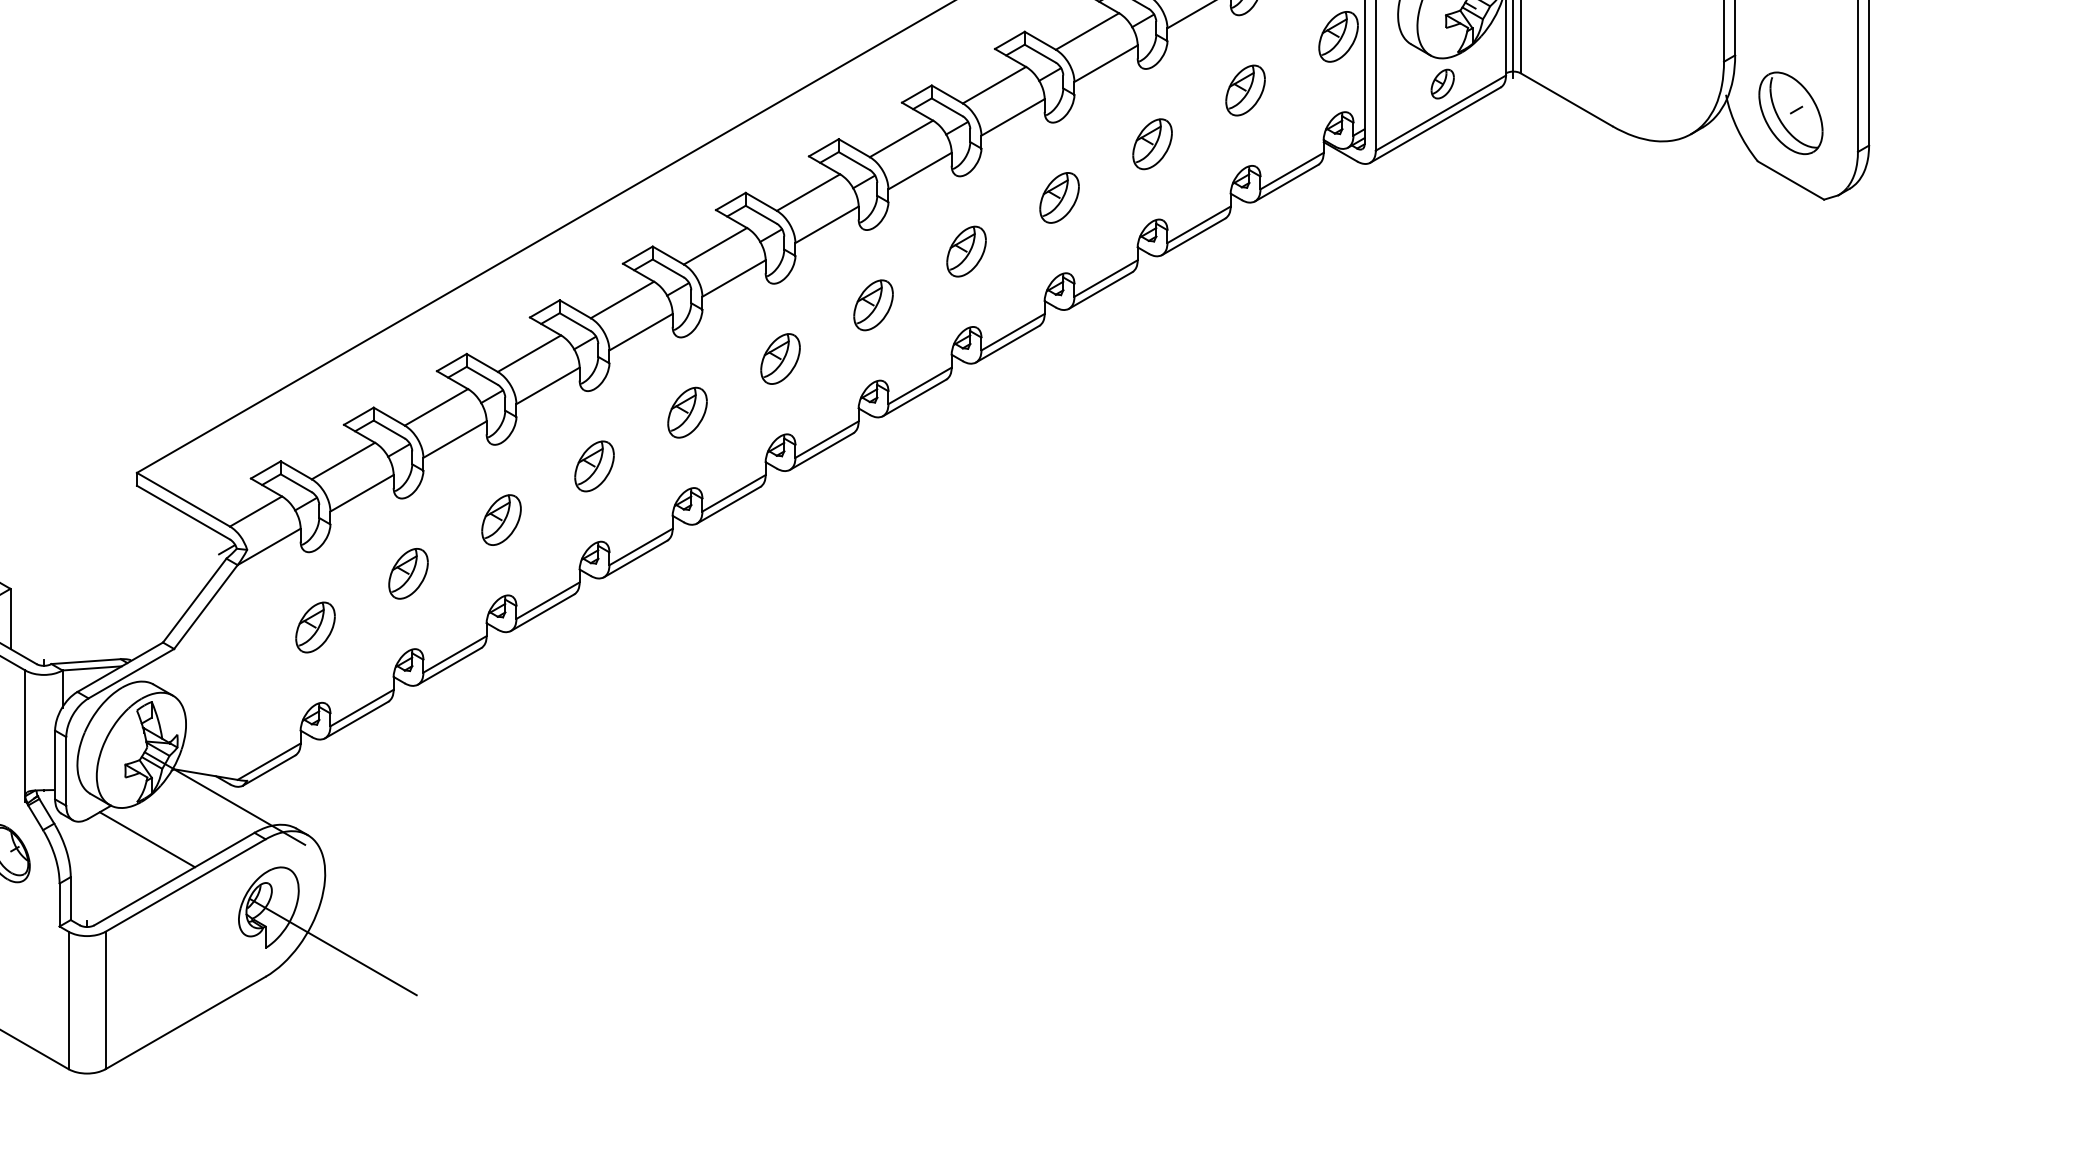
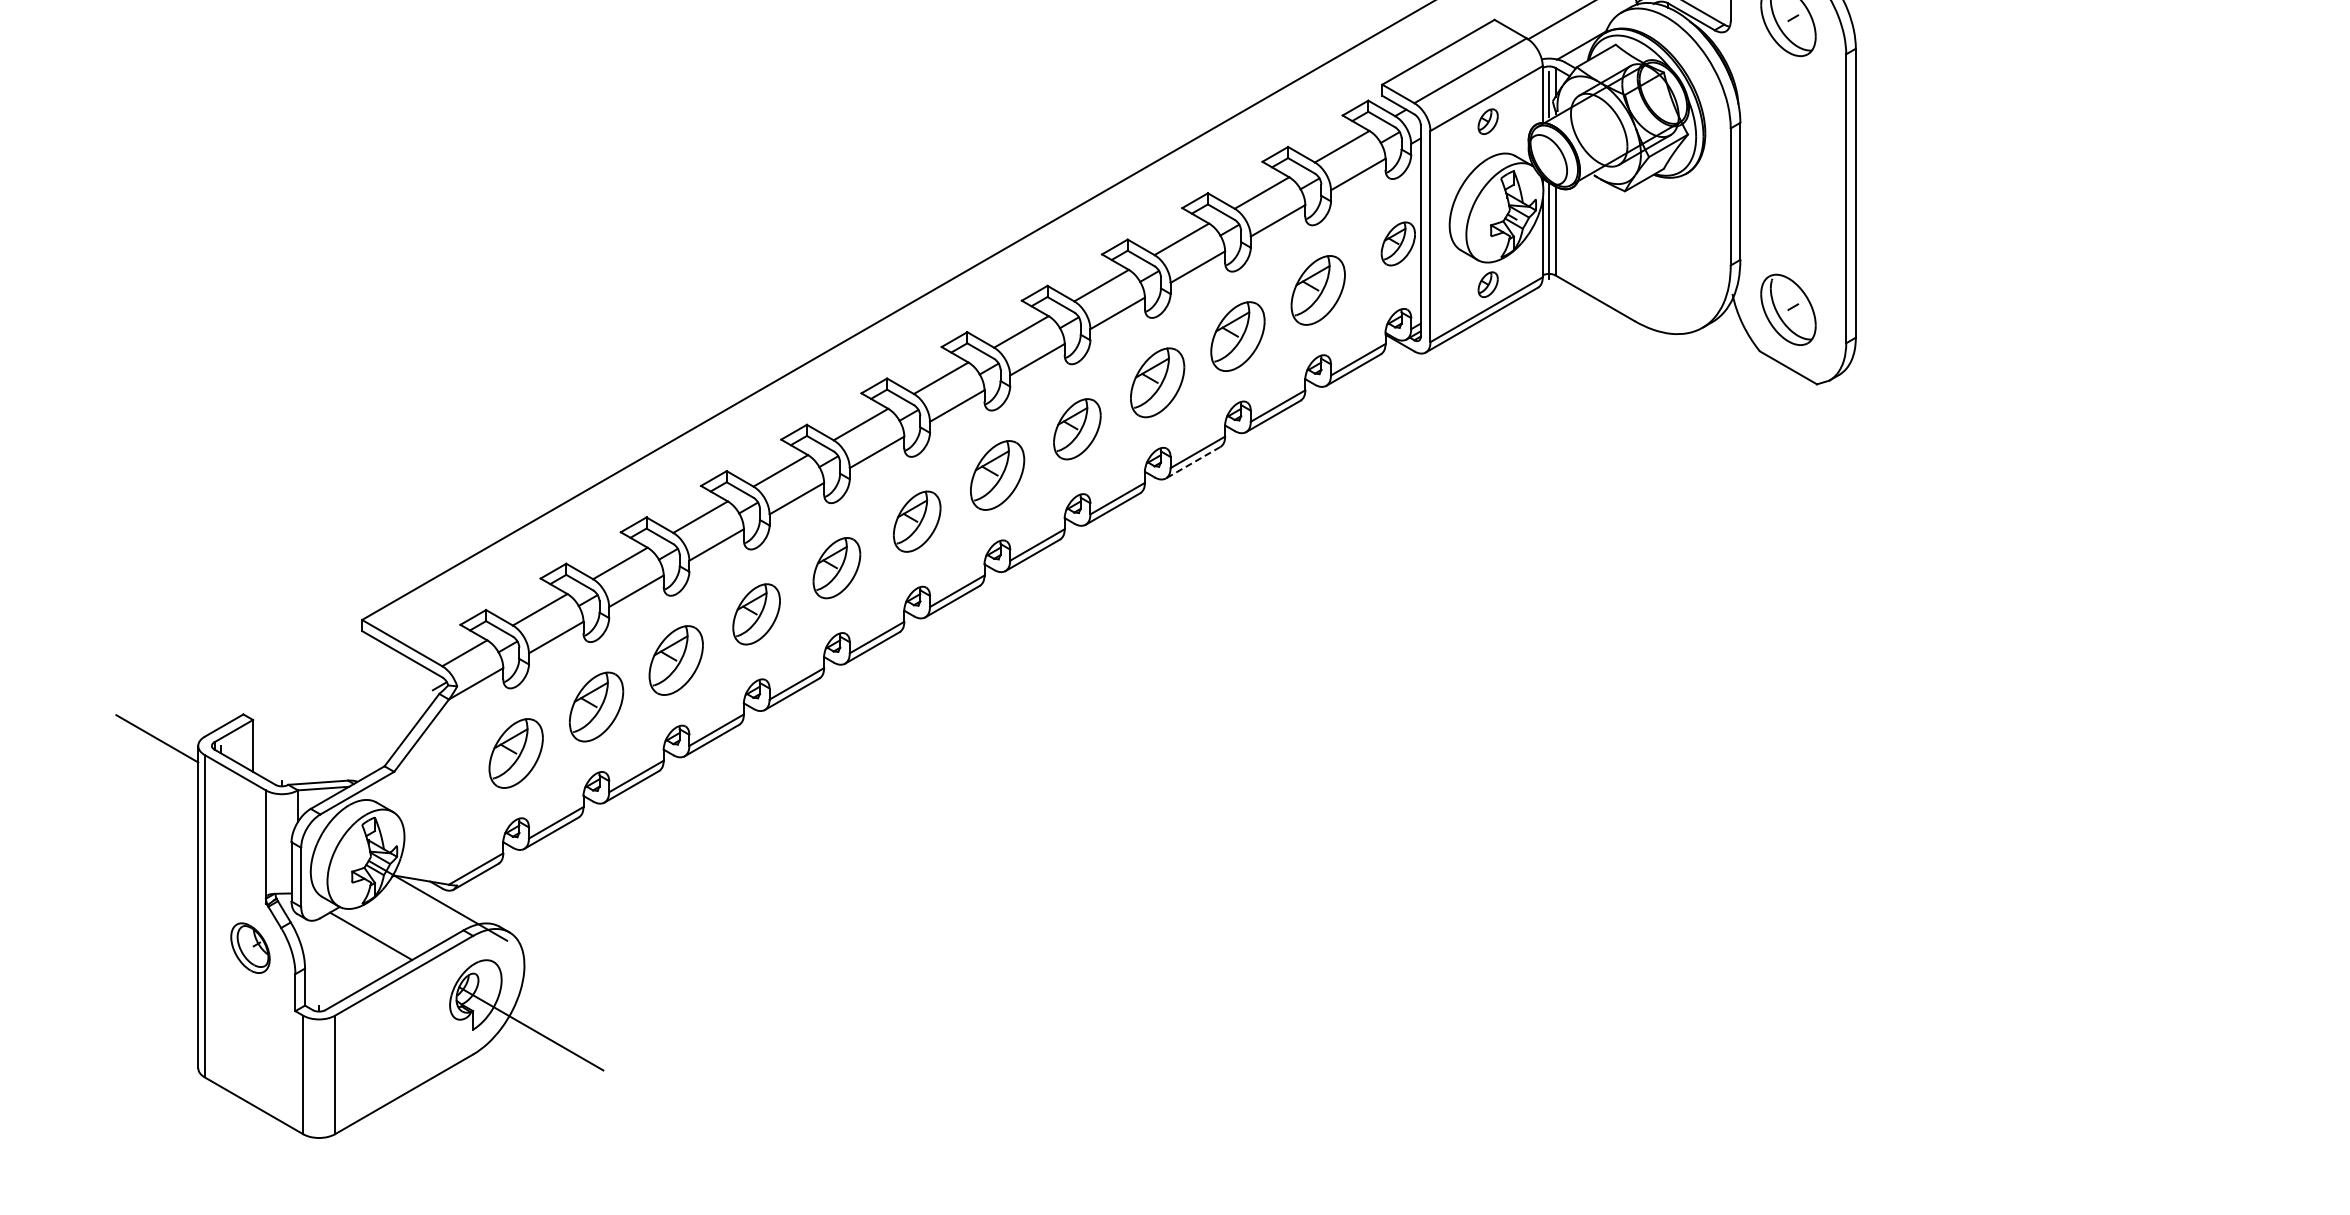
part: (1244, 89) -> (1317, 289), size x1.6
part: (1152, 144) -> (1237, 336), size x1.6
part: (1059, 197) -> (1157, 382), size x1.6
part: (966, 250) -> (1077, 428), size x1.4
line: (1099, 290) -> (1192, 462), solid -> dashed
part: (872, 305) -> (996, 475), size x1.6
part: (779, 358) -> (916, 521), size x1.4
part: (687, 412) -> (836, 567), size x1.4
part: (594, 466) -> (756, 614), size x1.4
part: (501, 519) -> (676, 660), size x1.6
part: (407, 573) -> (595, 706), size x1.6
part: (314, 626) -> (515, 752), size x1.6

